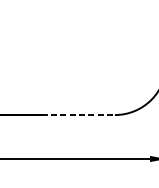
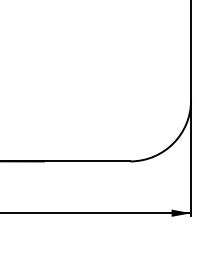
line: (78, 115) -> (87, 161), dashed -> solid

